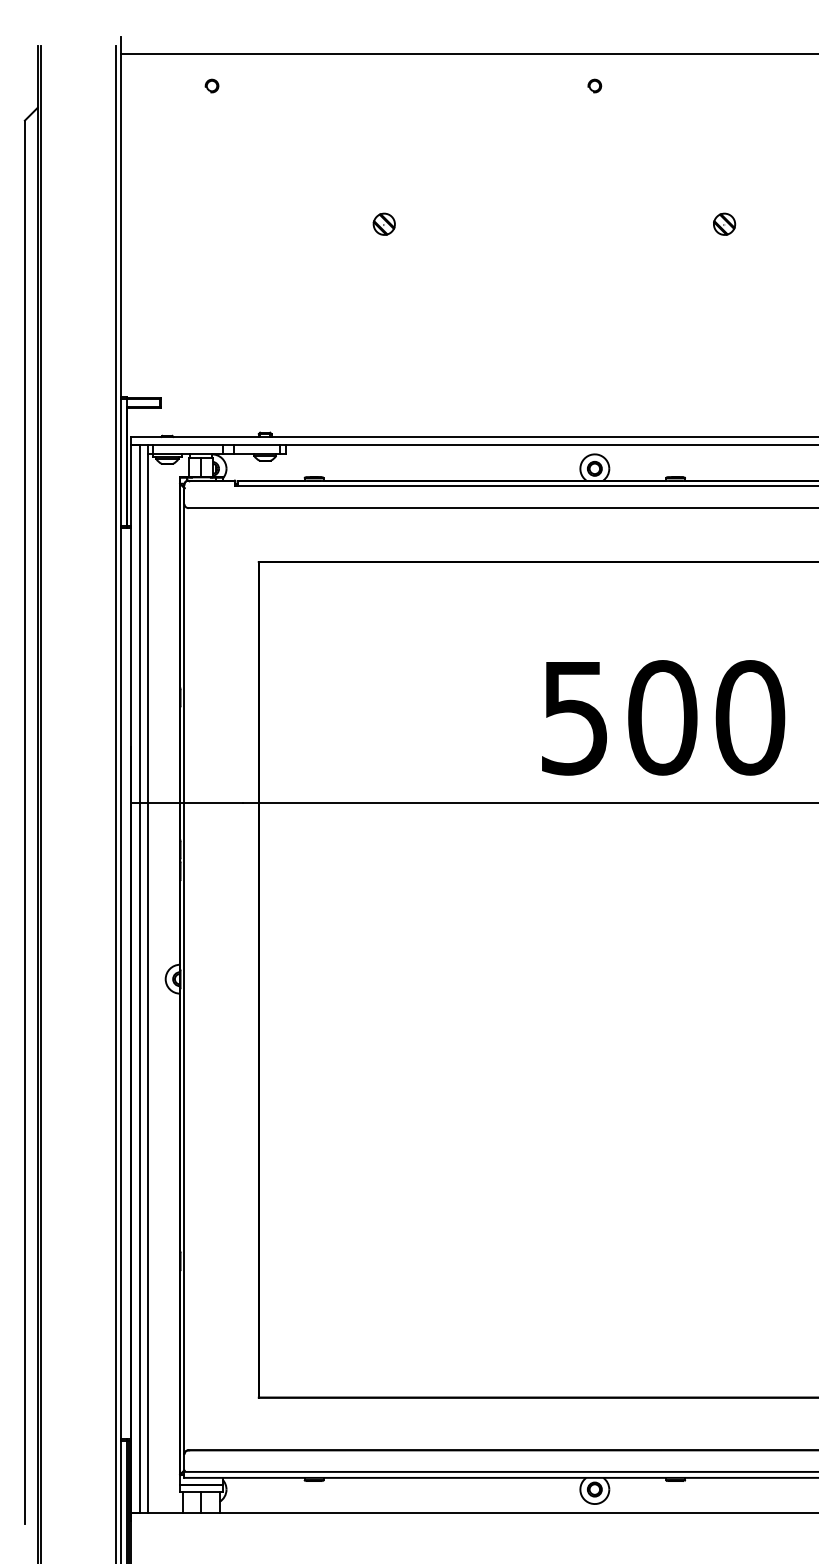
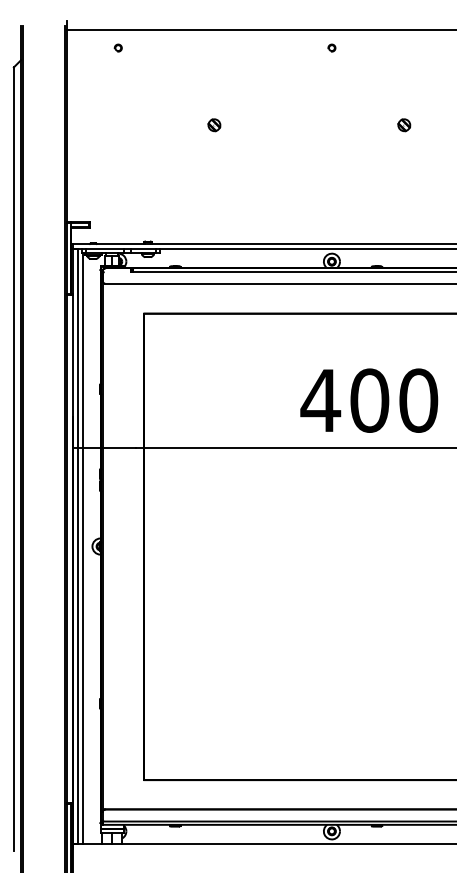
text: (574, 717) -> (320, 400), 500 -> 400

